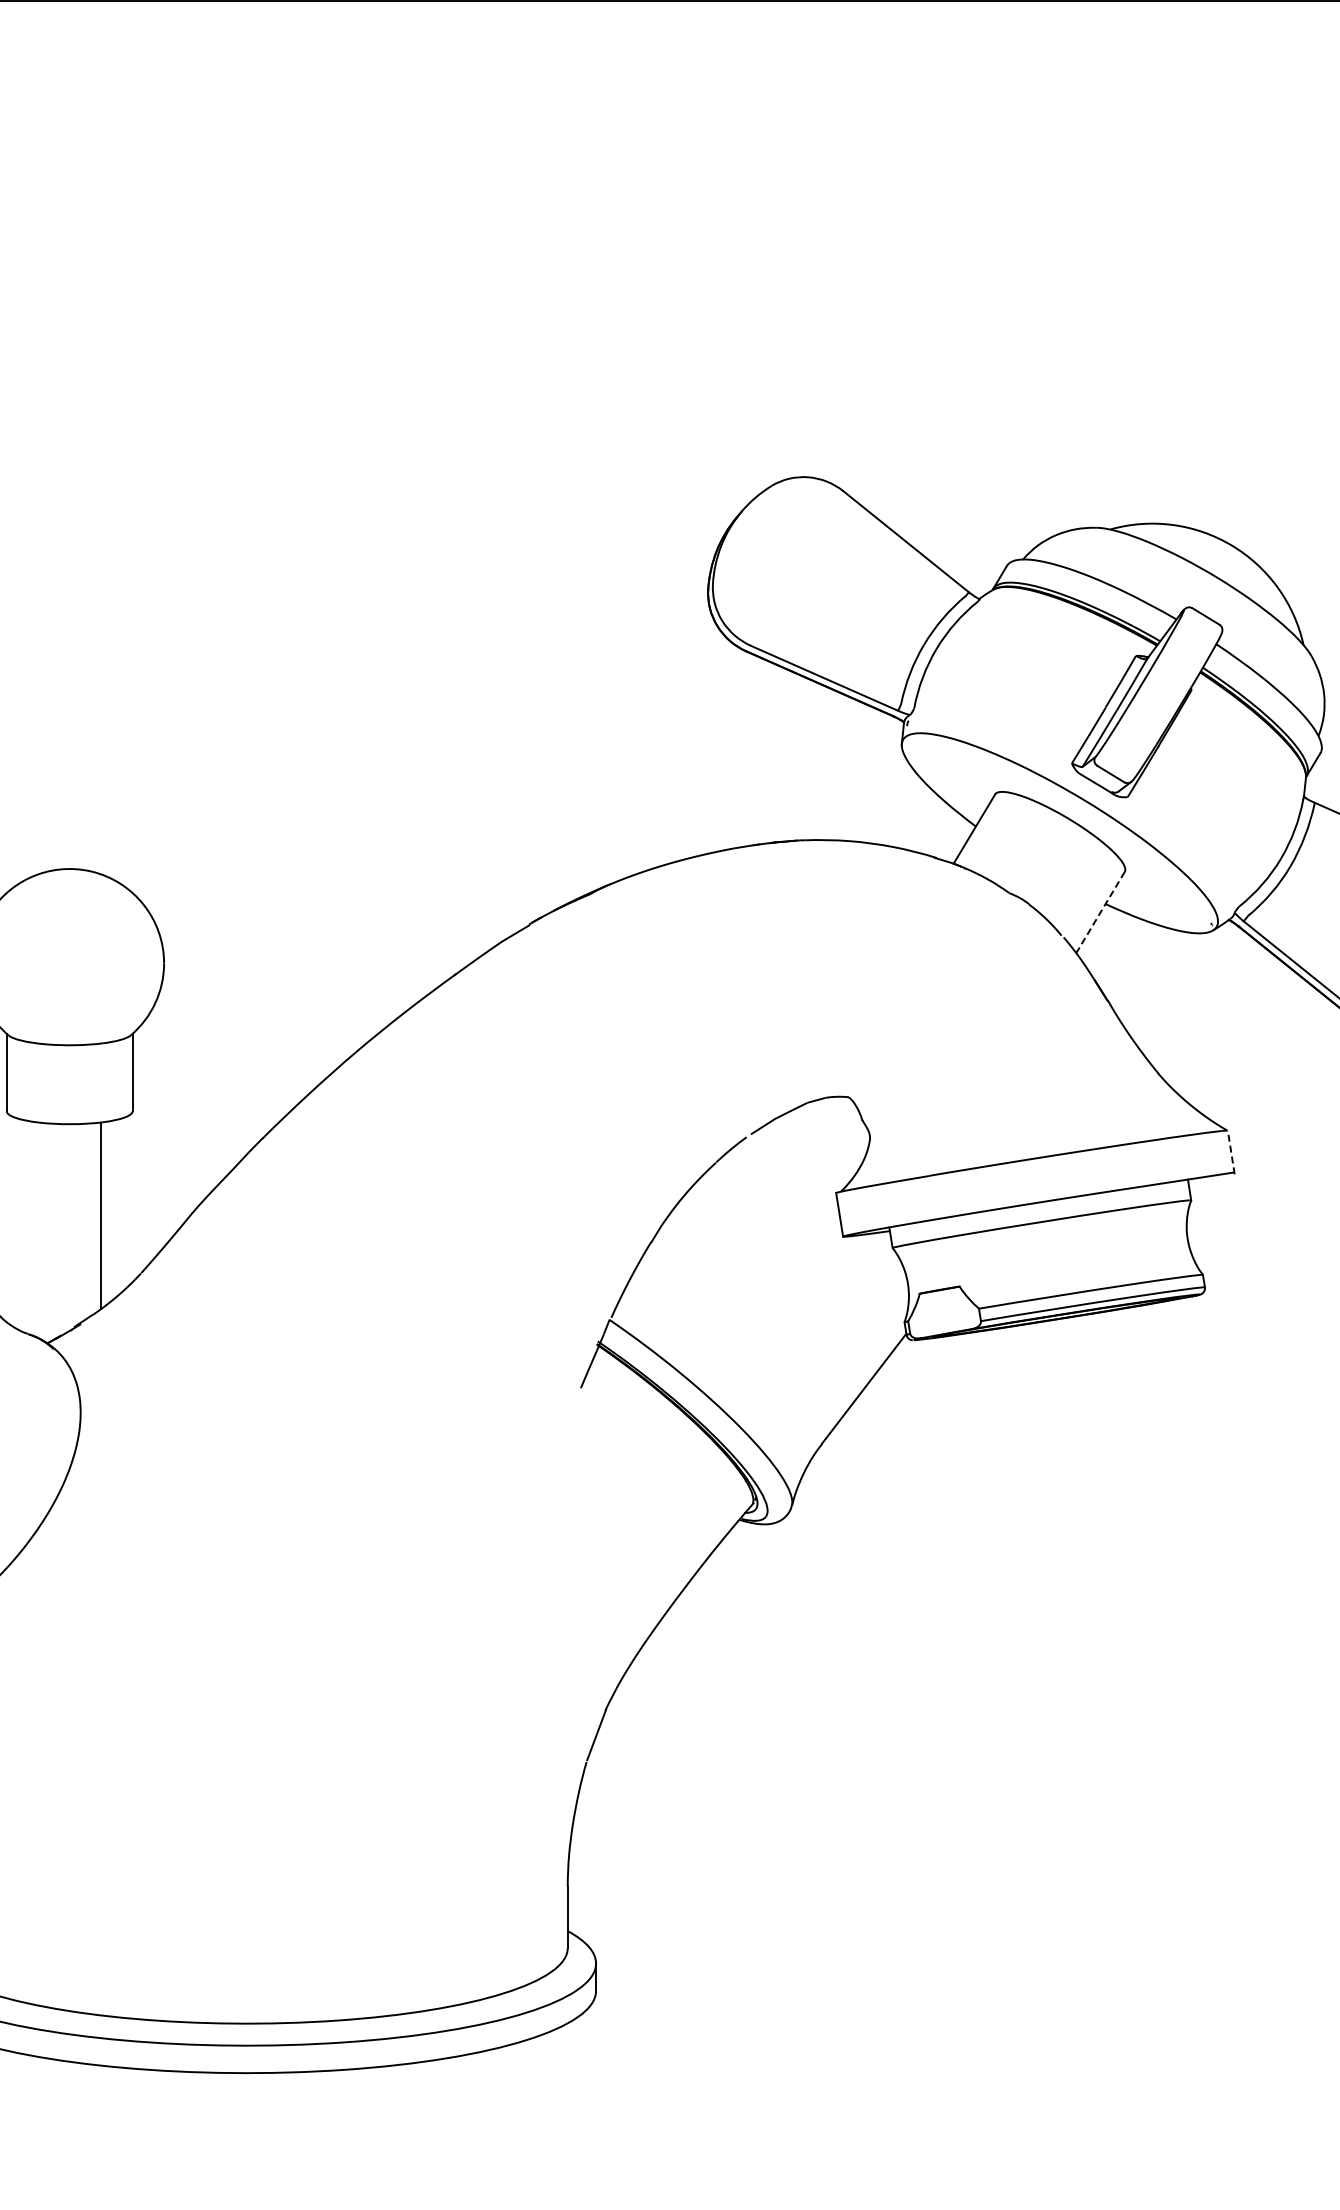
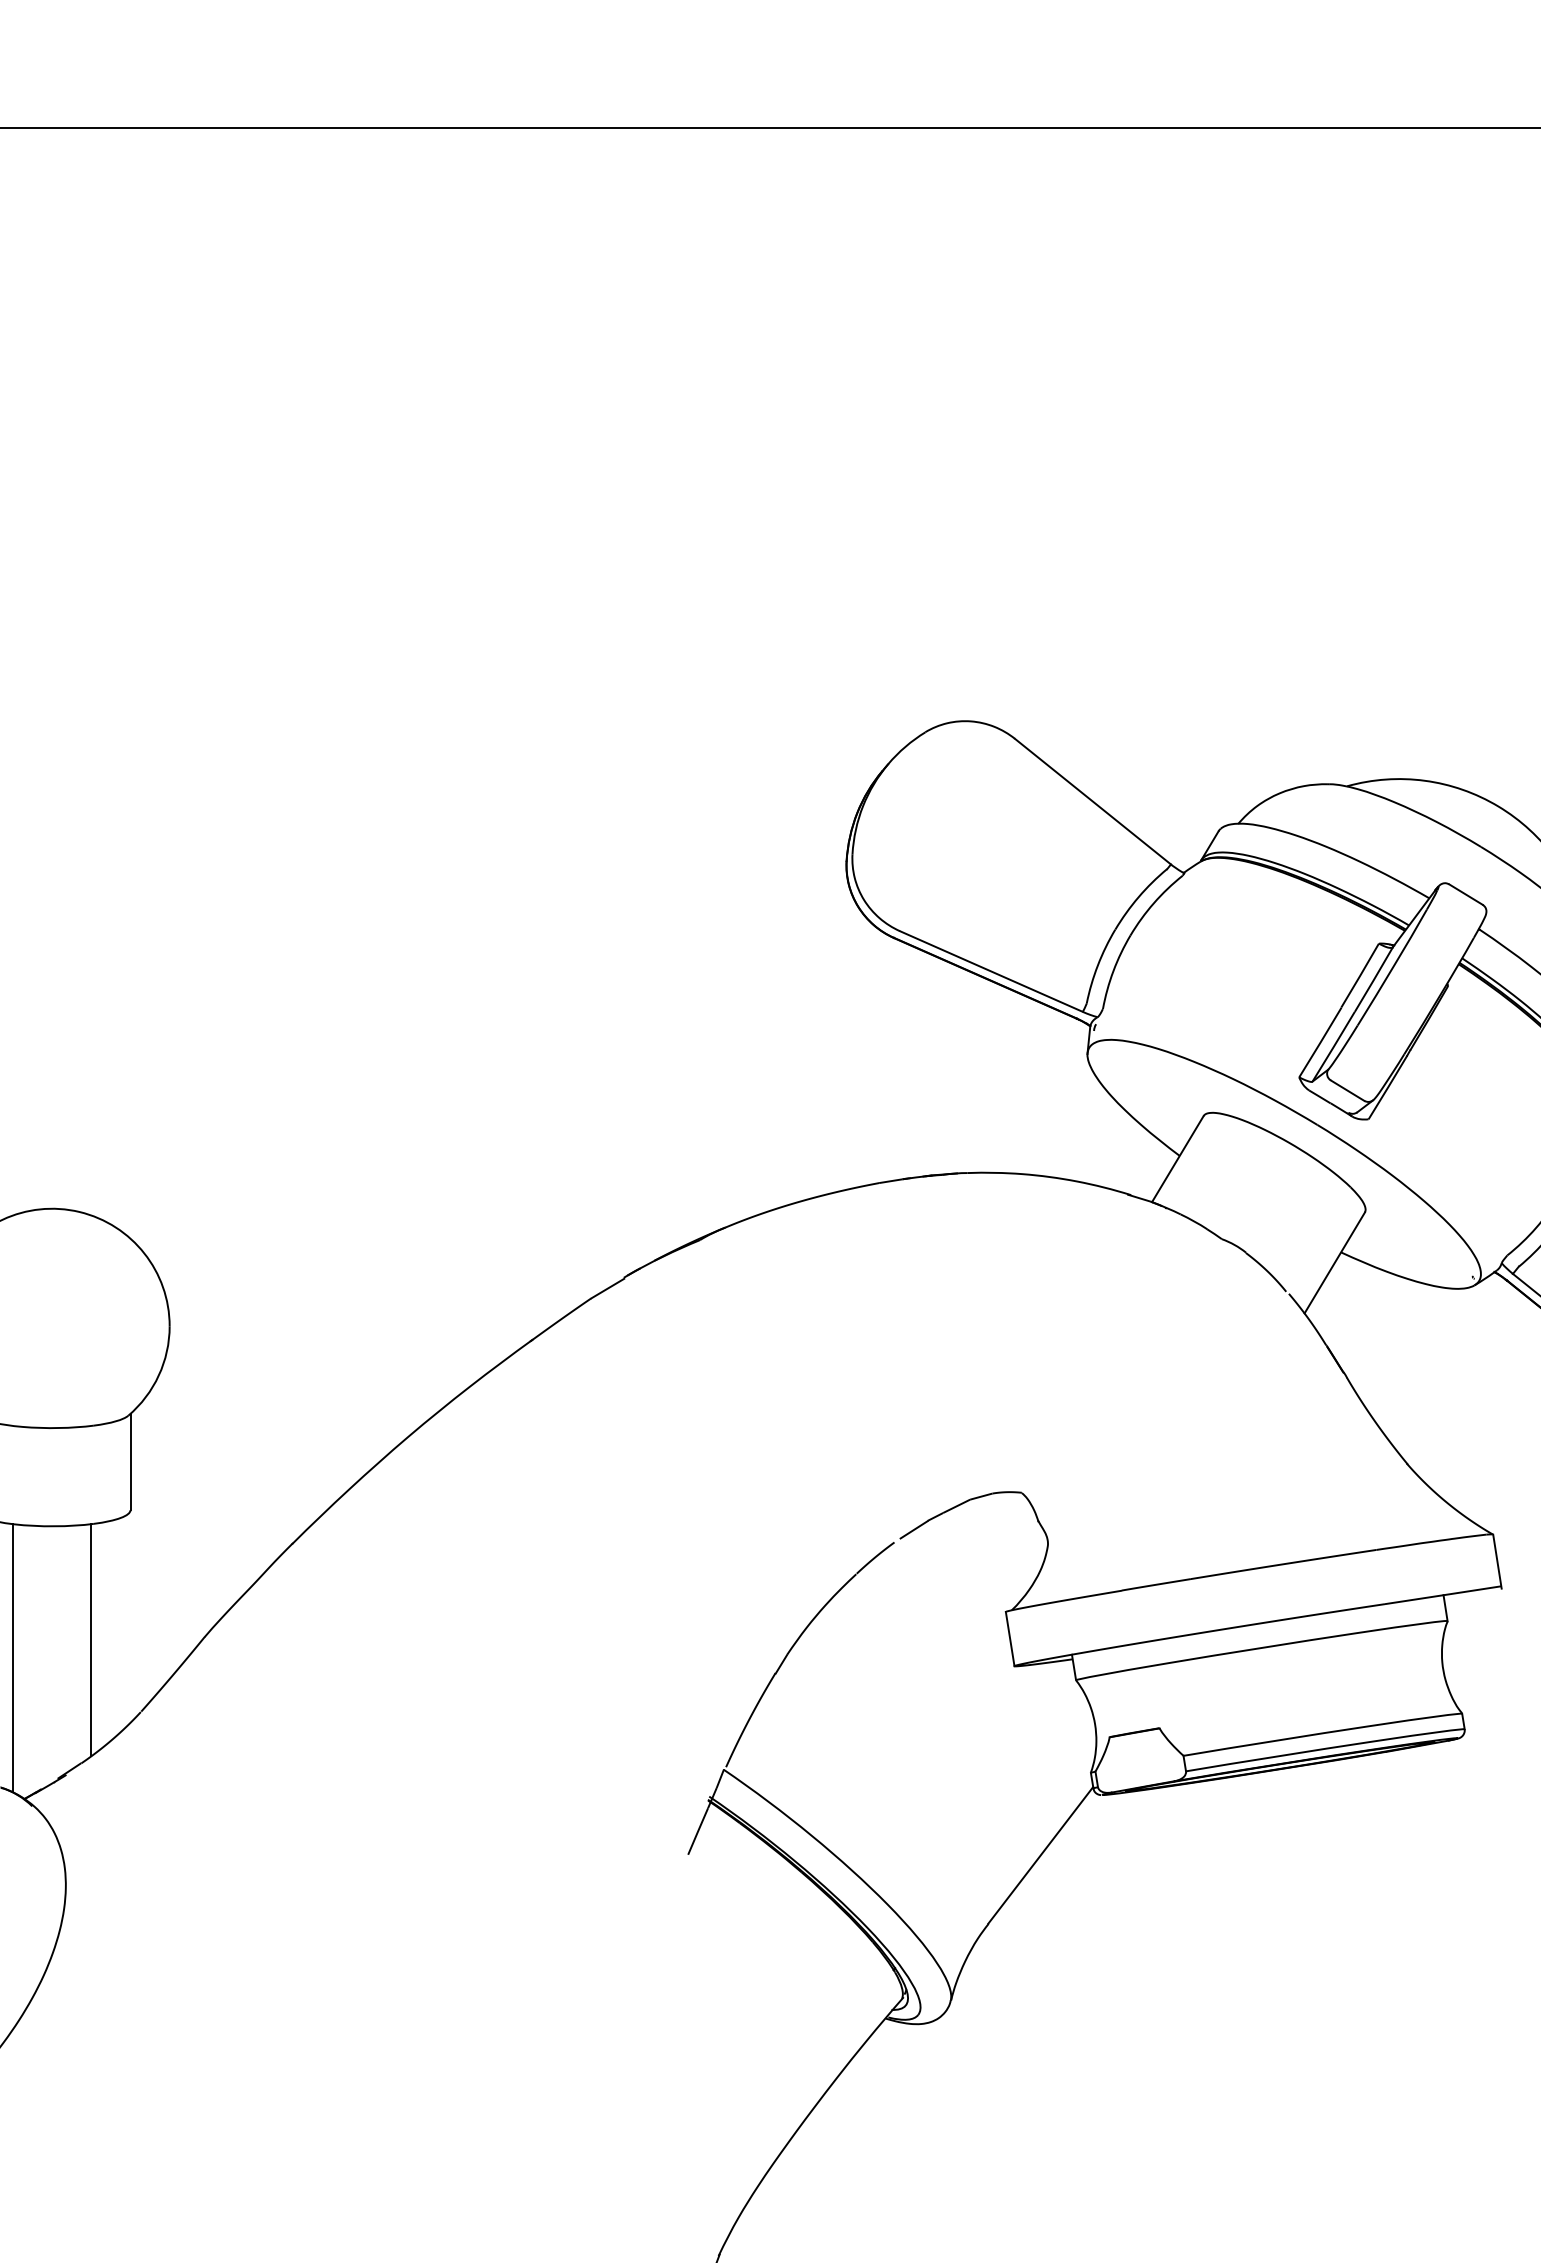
line: (1100, 912) -> (1334, 1262), dashed -> solid
line: (1231, 1152) -> (1497, 1561), dashed -> solid
line: (38, 1229) -> (13, 1657), added

